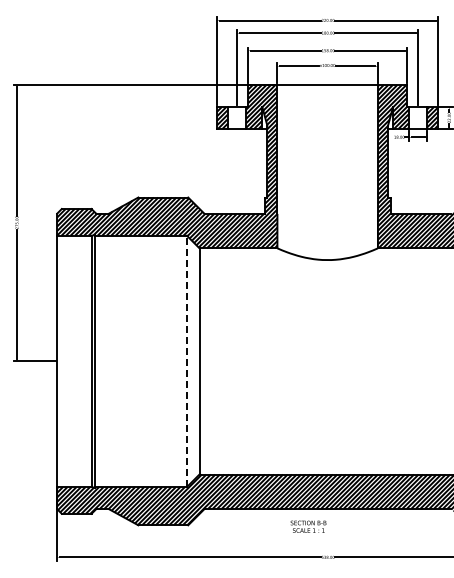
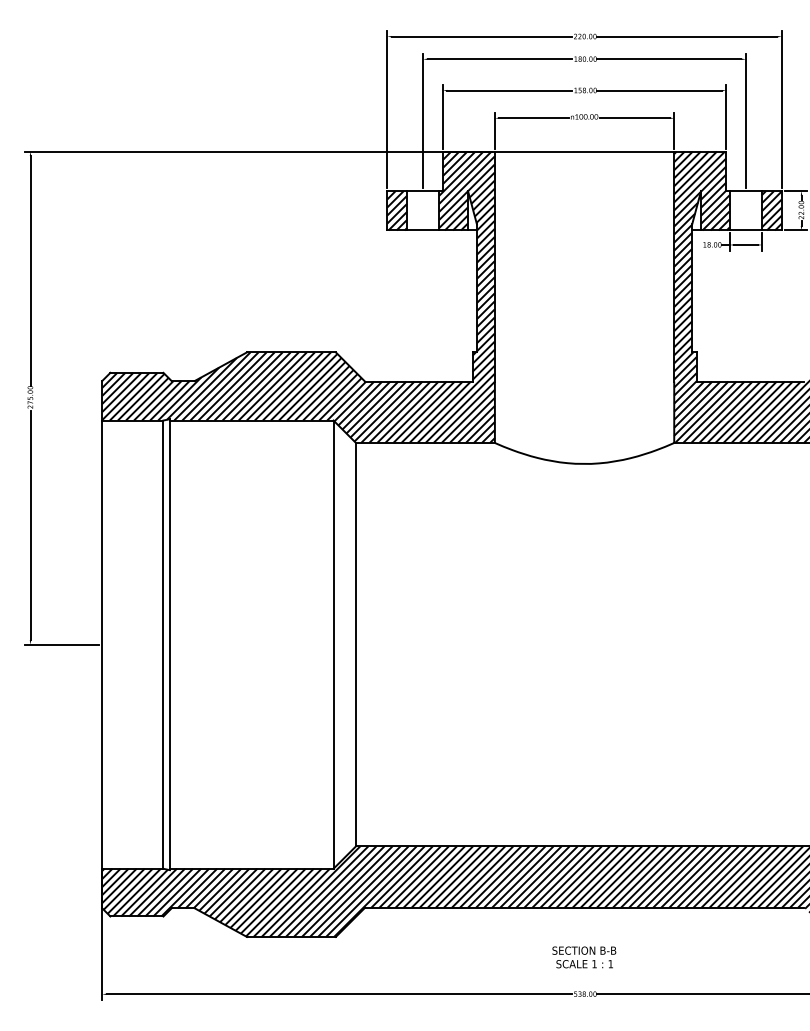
line: (186, 361) -> (332, 644), dashed -> solid
text: (308, 526) -> (584, 956), moved

